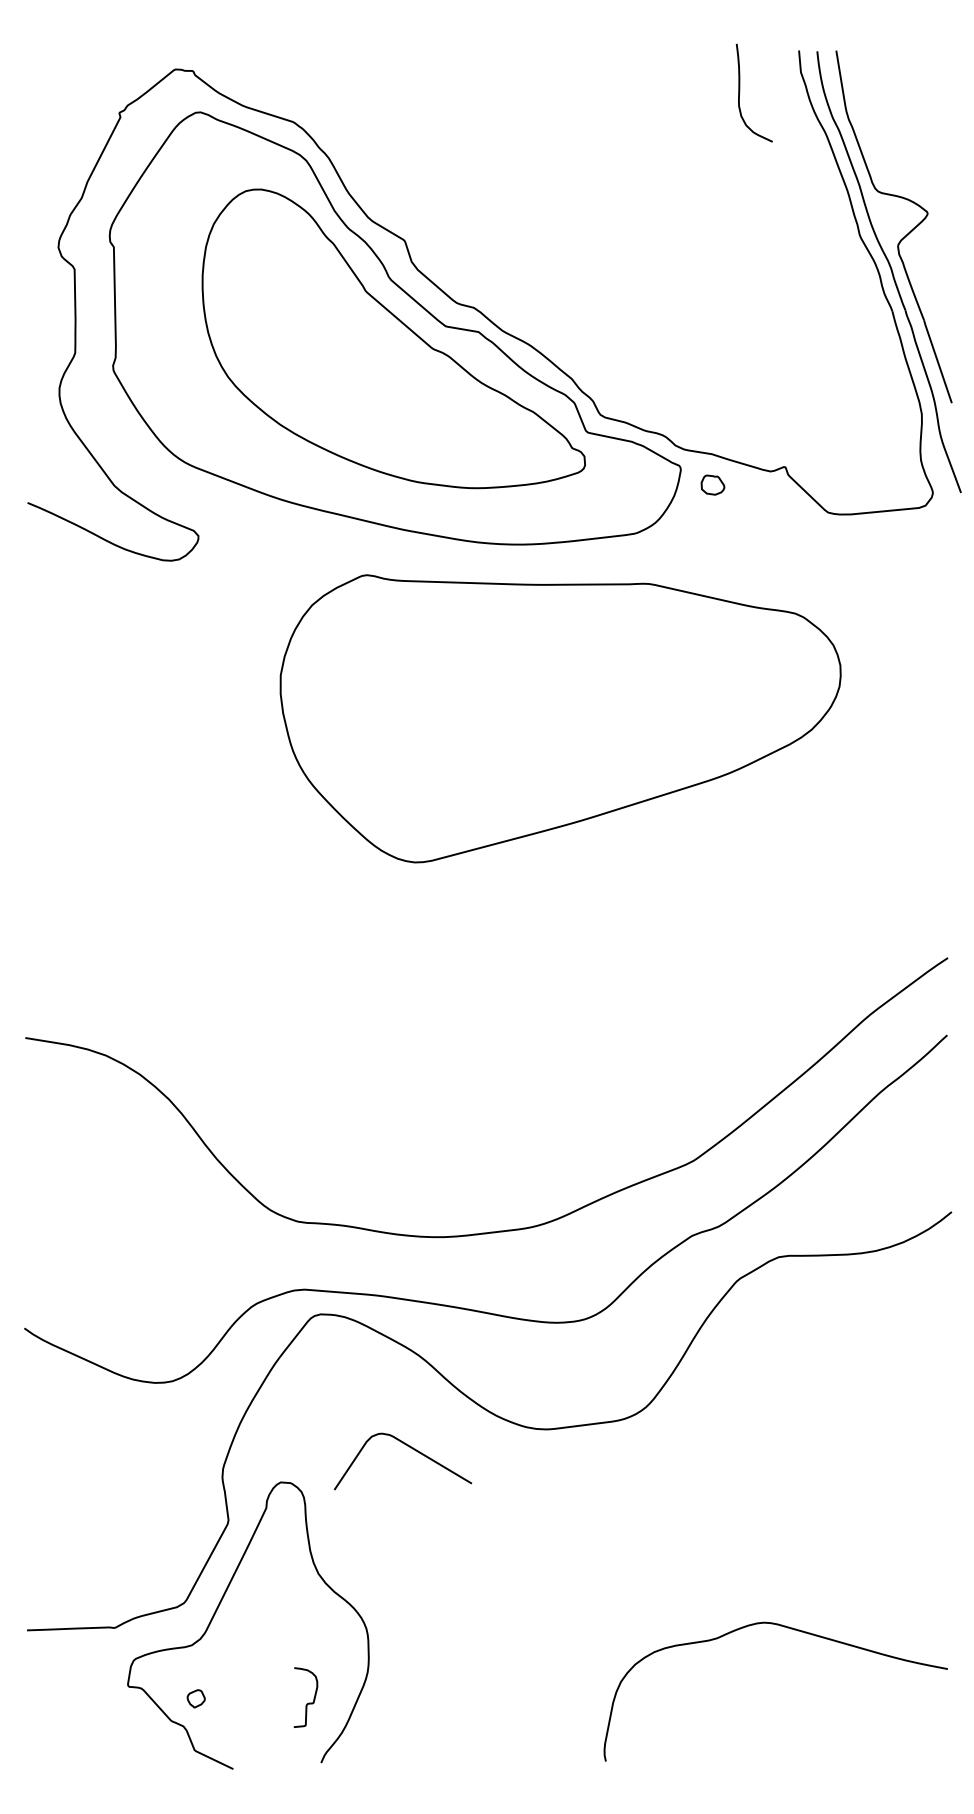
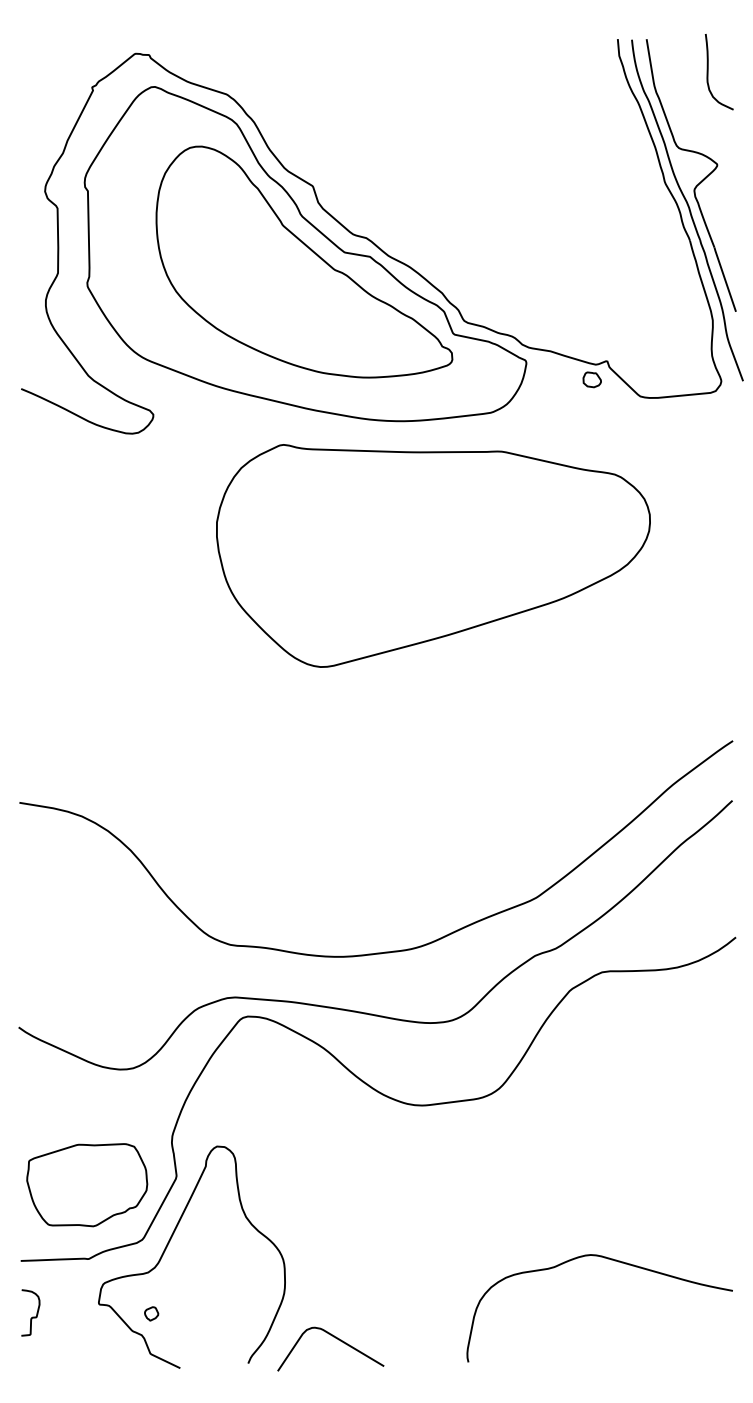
curve: (740, 92) -> (708, 71), moved
part: (712, 484) -> (591, 379), moved
curve: (410, 1448) -> (336, 1339), moved
part: (112, 1532) -> (86, 1185), added
curve: (308, 1702) -> (32, 1316), moved

